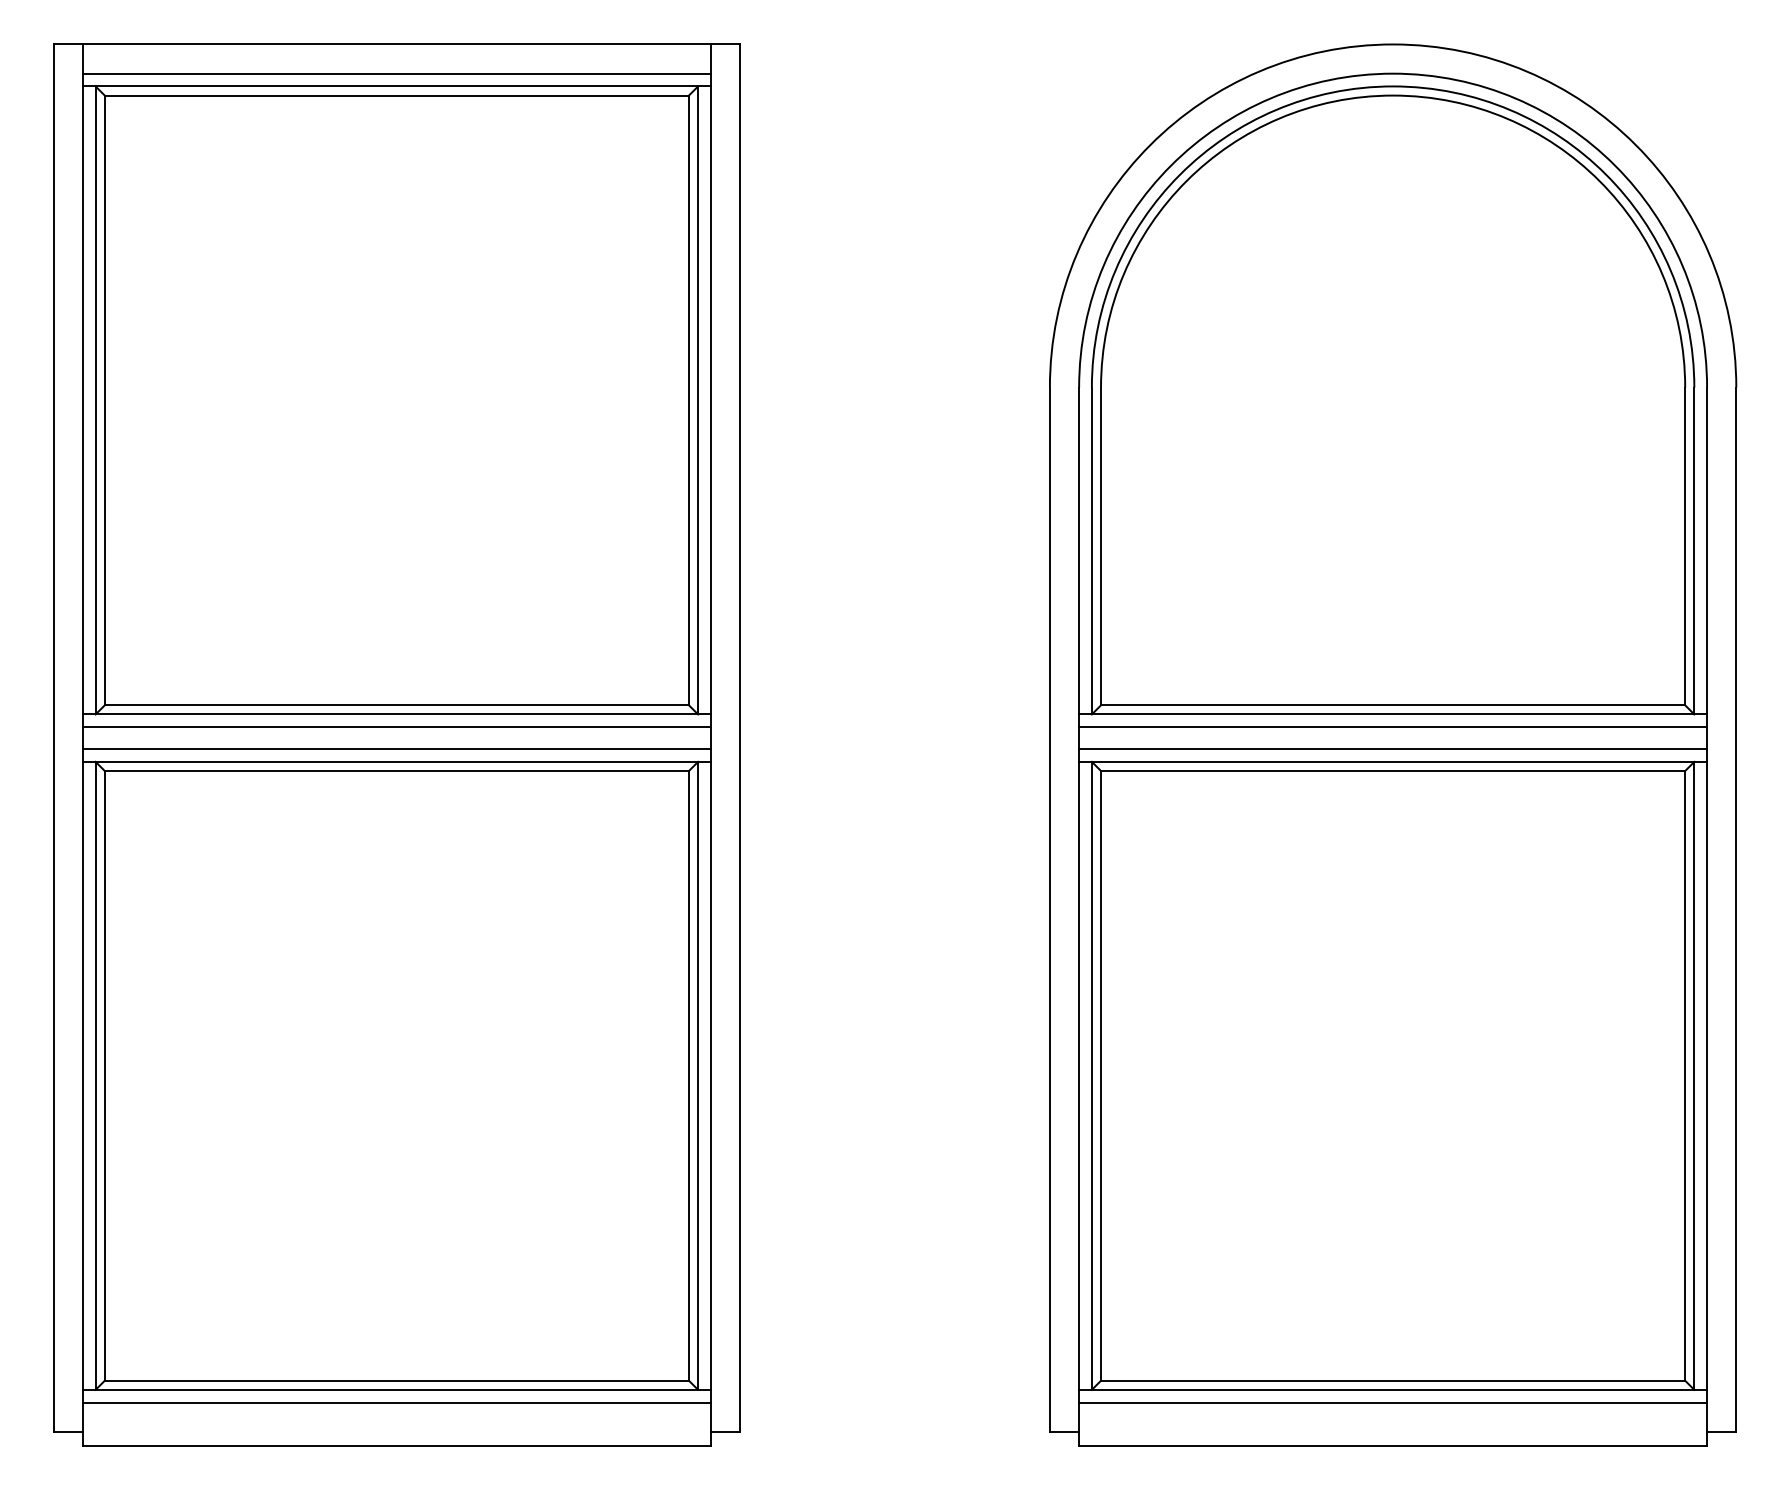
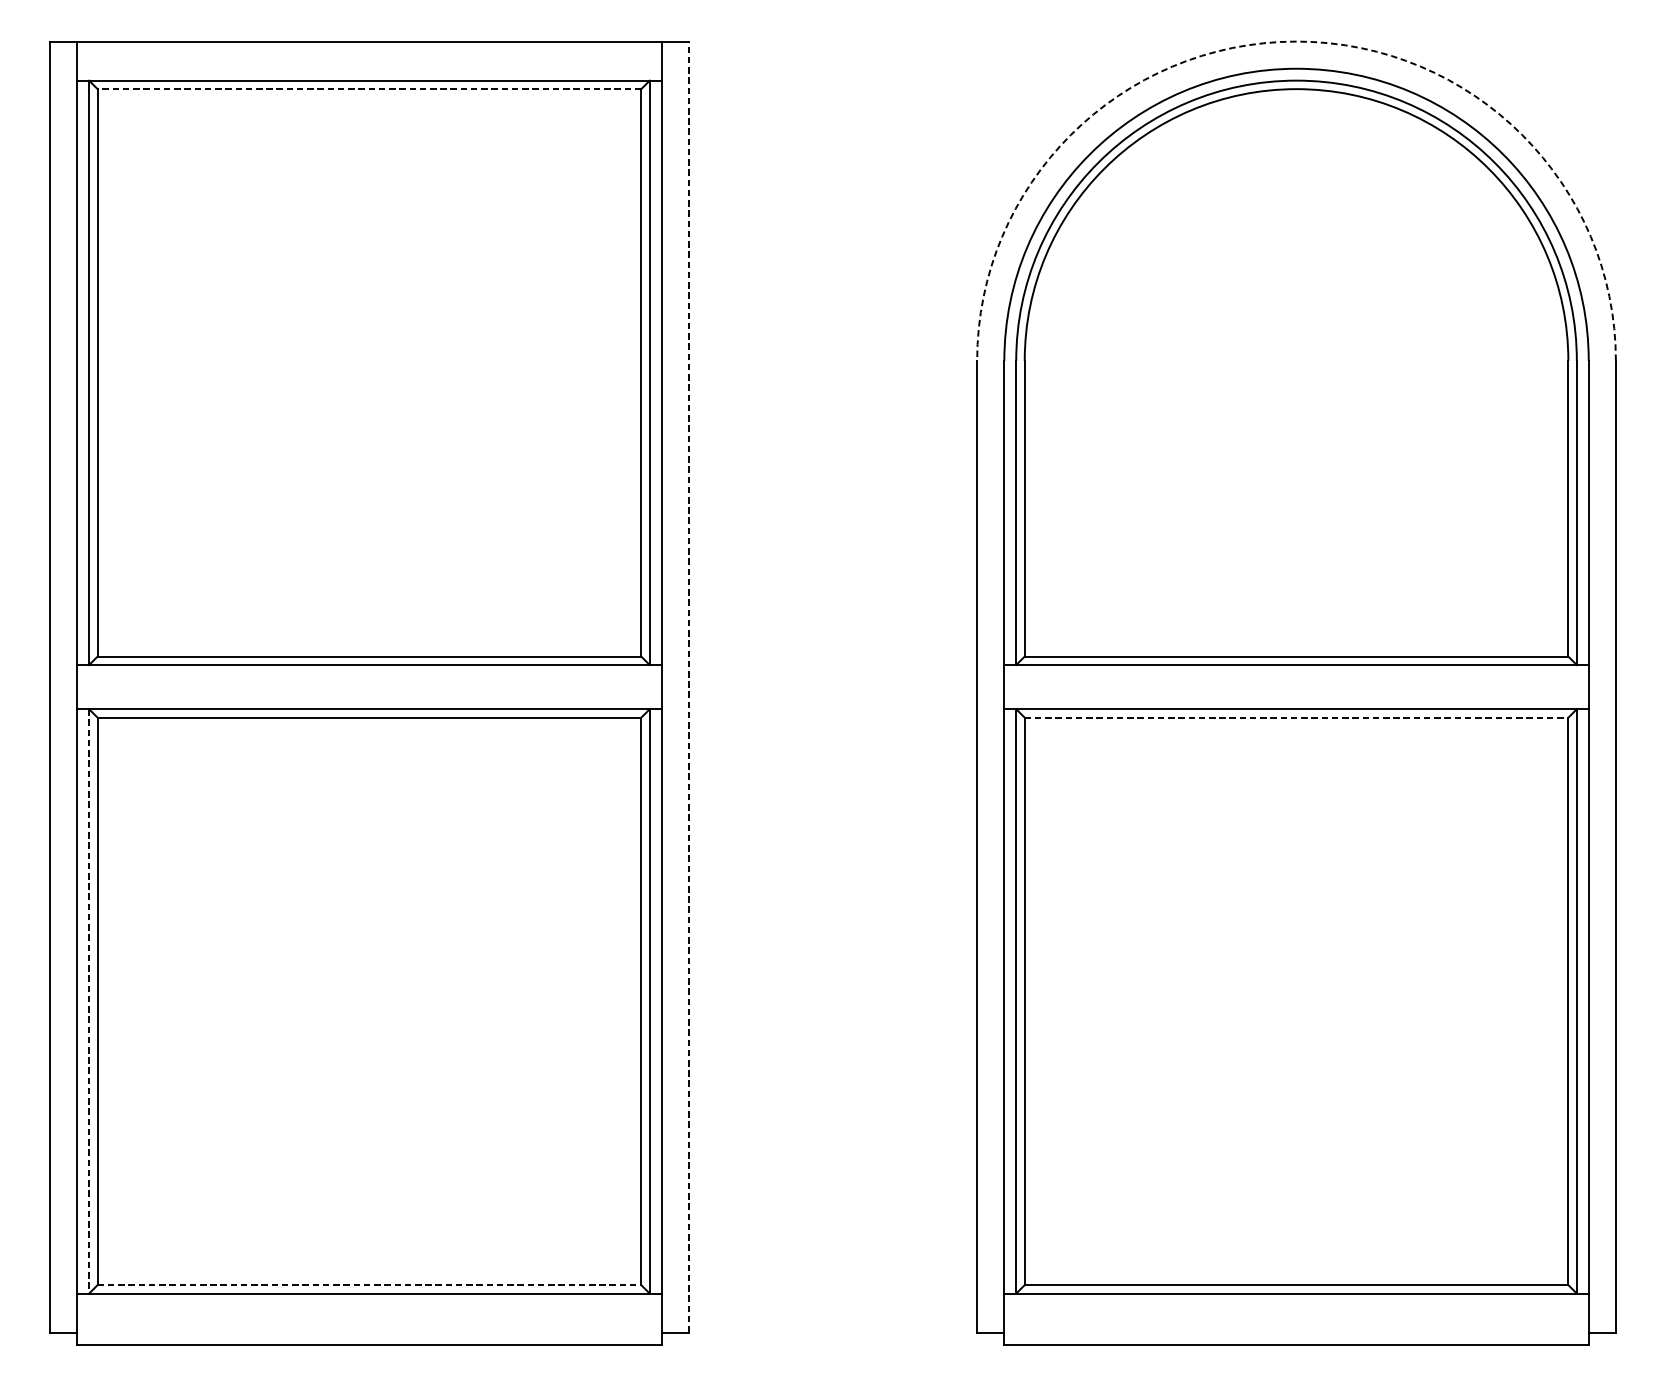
arc: (1393, 44) -> (1296, 41), solid -> dashed
line: (396, 73) -> (369, 68), removed
line: (396, 95) -> (369, 89), solid -> dashed
line: (396, 727) -> (369, 677), removed
line: (1393, 727) -> (1296, 677), removed
line: (740, 738) -> (689, 687), solid -> dashed
line: (396, 749) -> (369, 697), removed
line: (1393, 749) -> (1296, 697), removed
line: (1393, 771) -> (1296, 718), solid -> dashed
line: (95, 1075) -> (88, 1001), solid -> dashed
line: (397, 1380) -> (370, 1284), solid -> dashed
line: (396, 1402) -> (369, 1305), removed
line: (1393, 1402) -> (1296, 1305), removed

